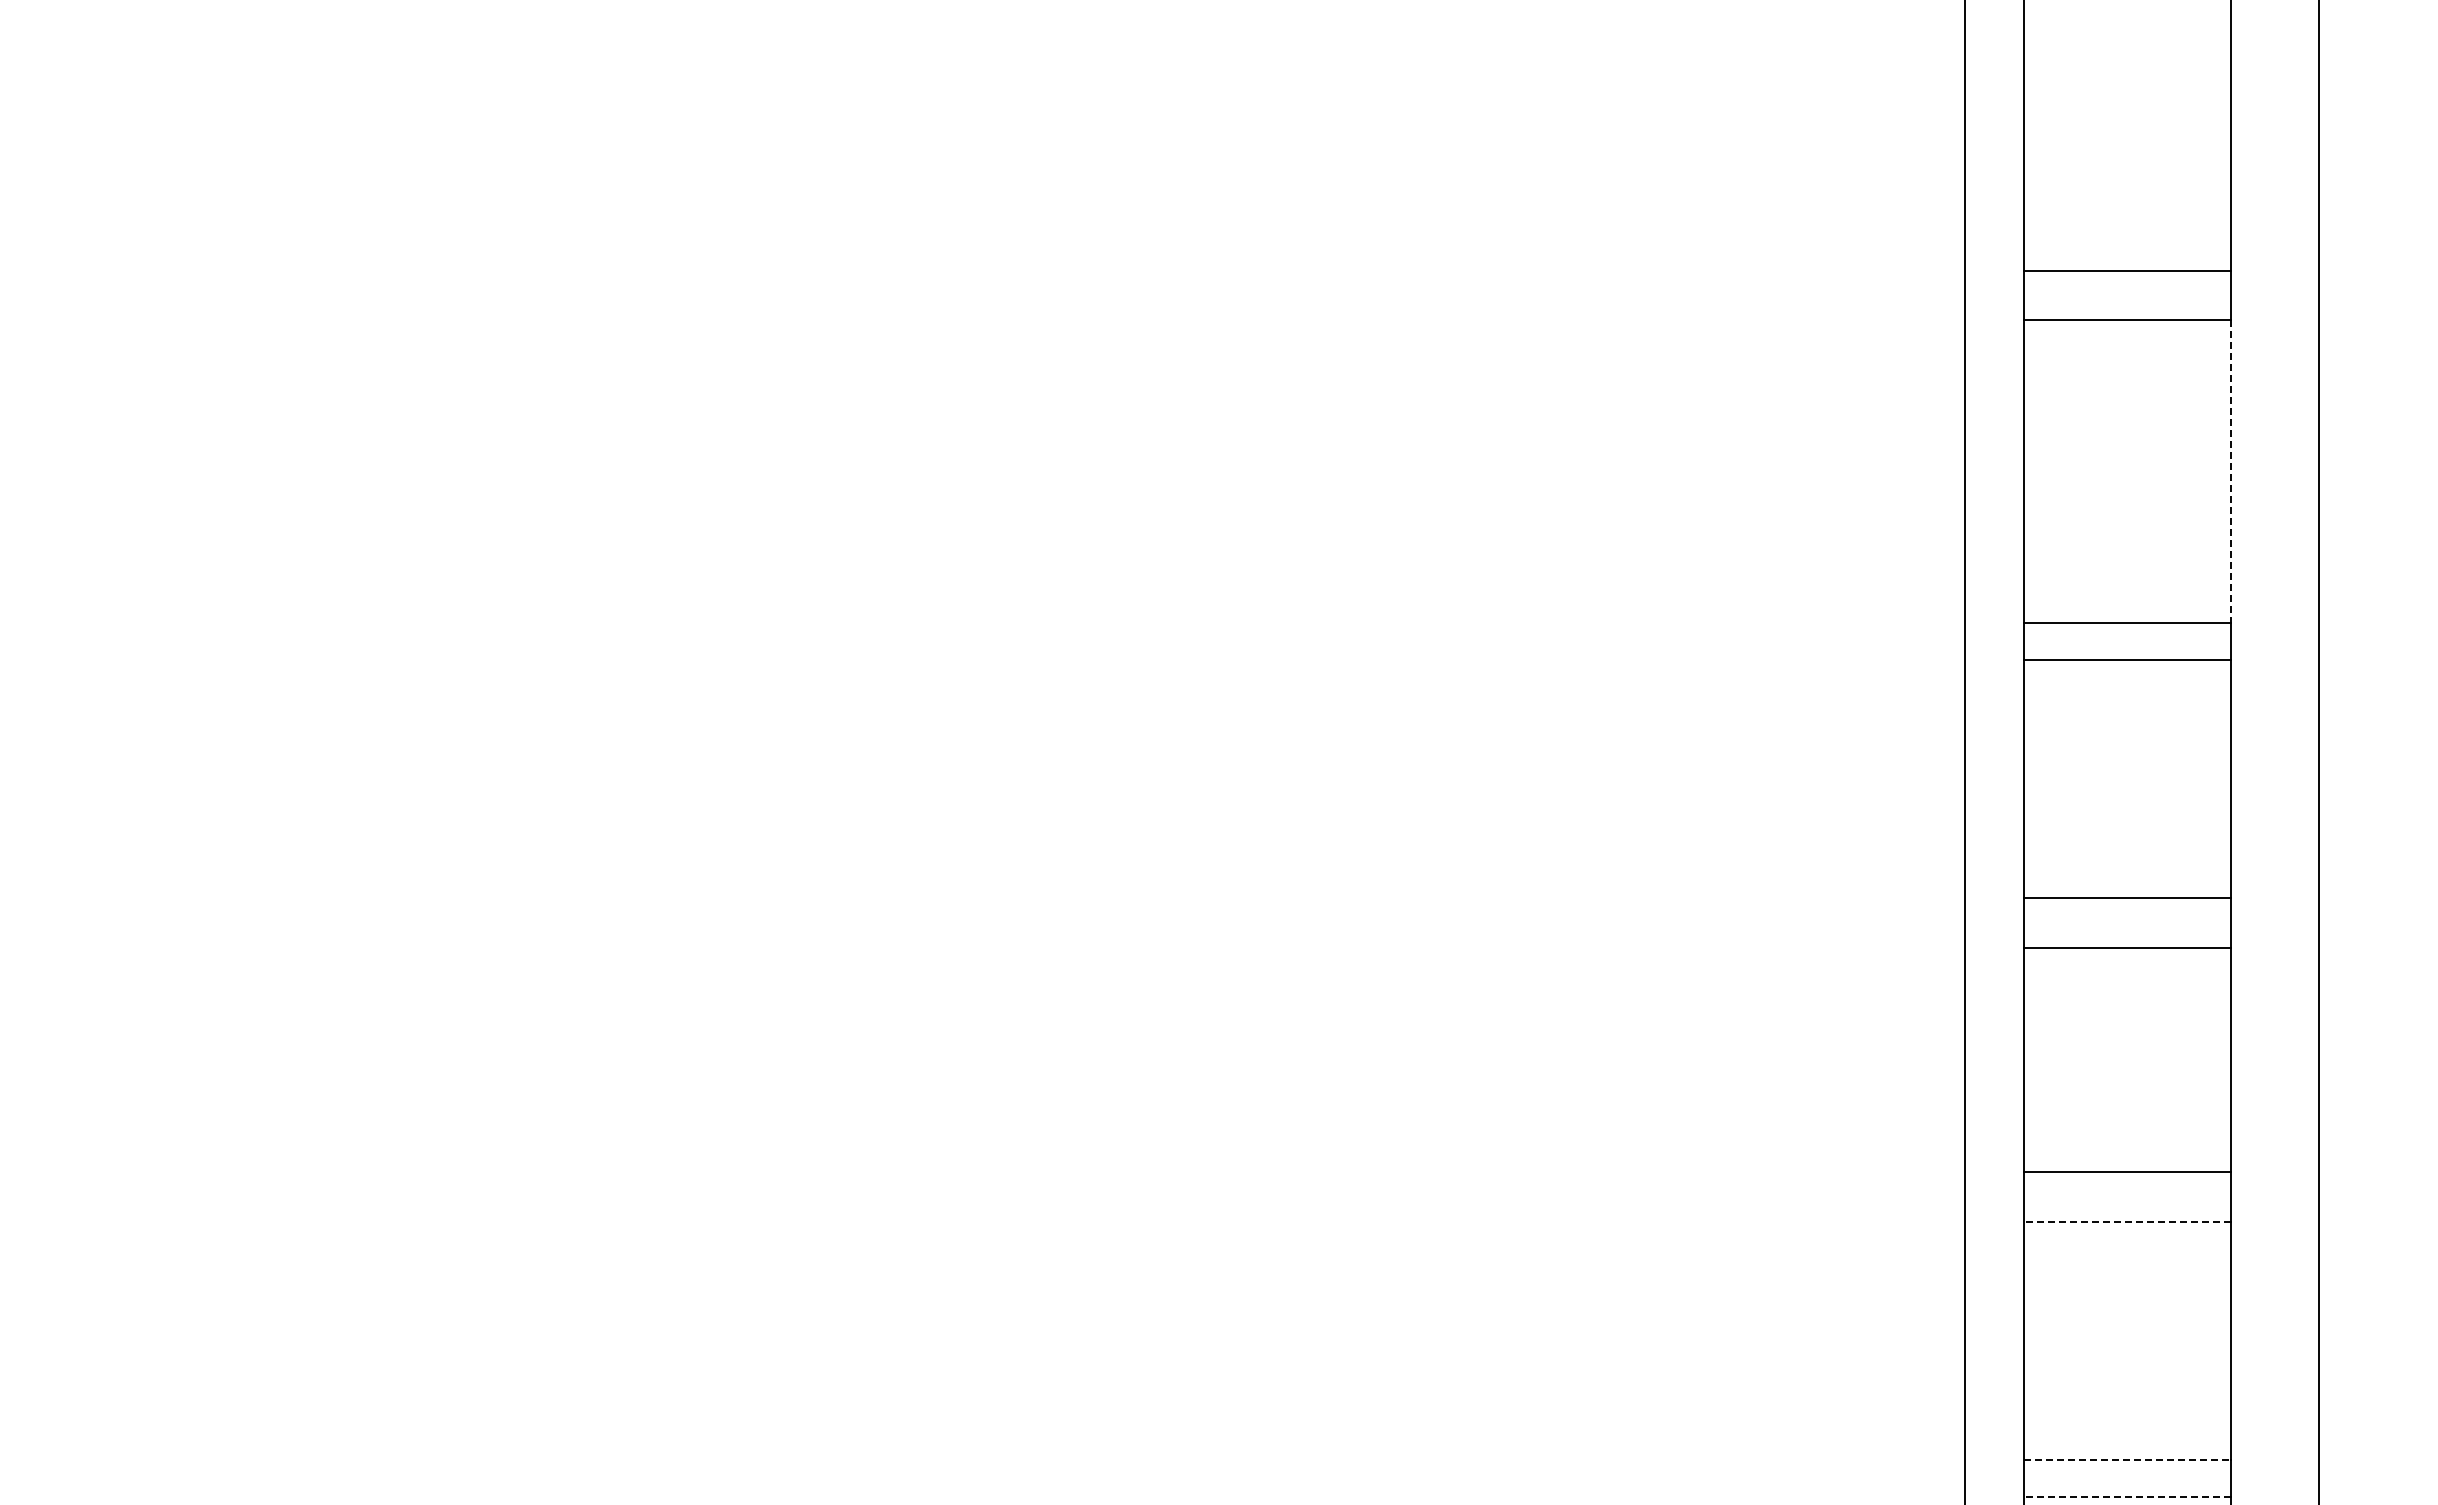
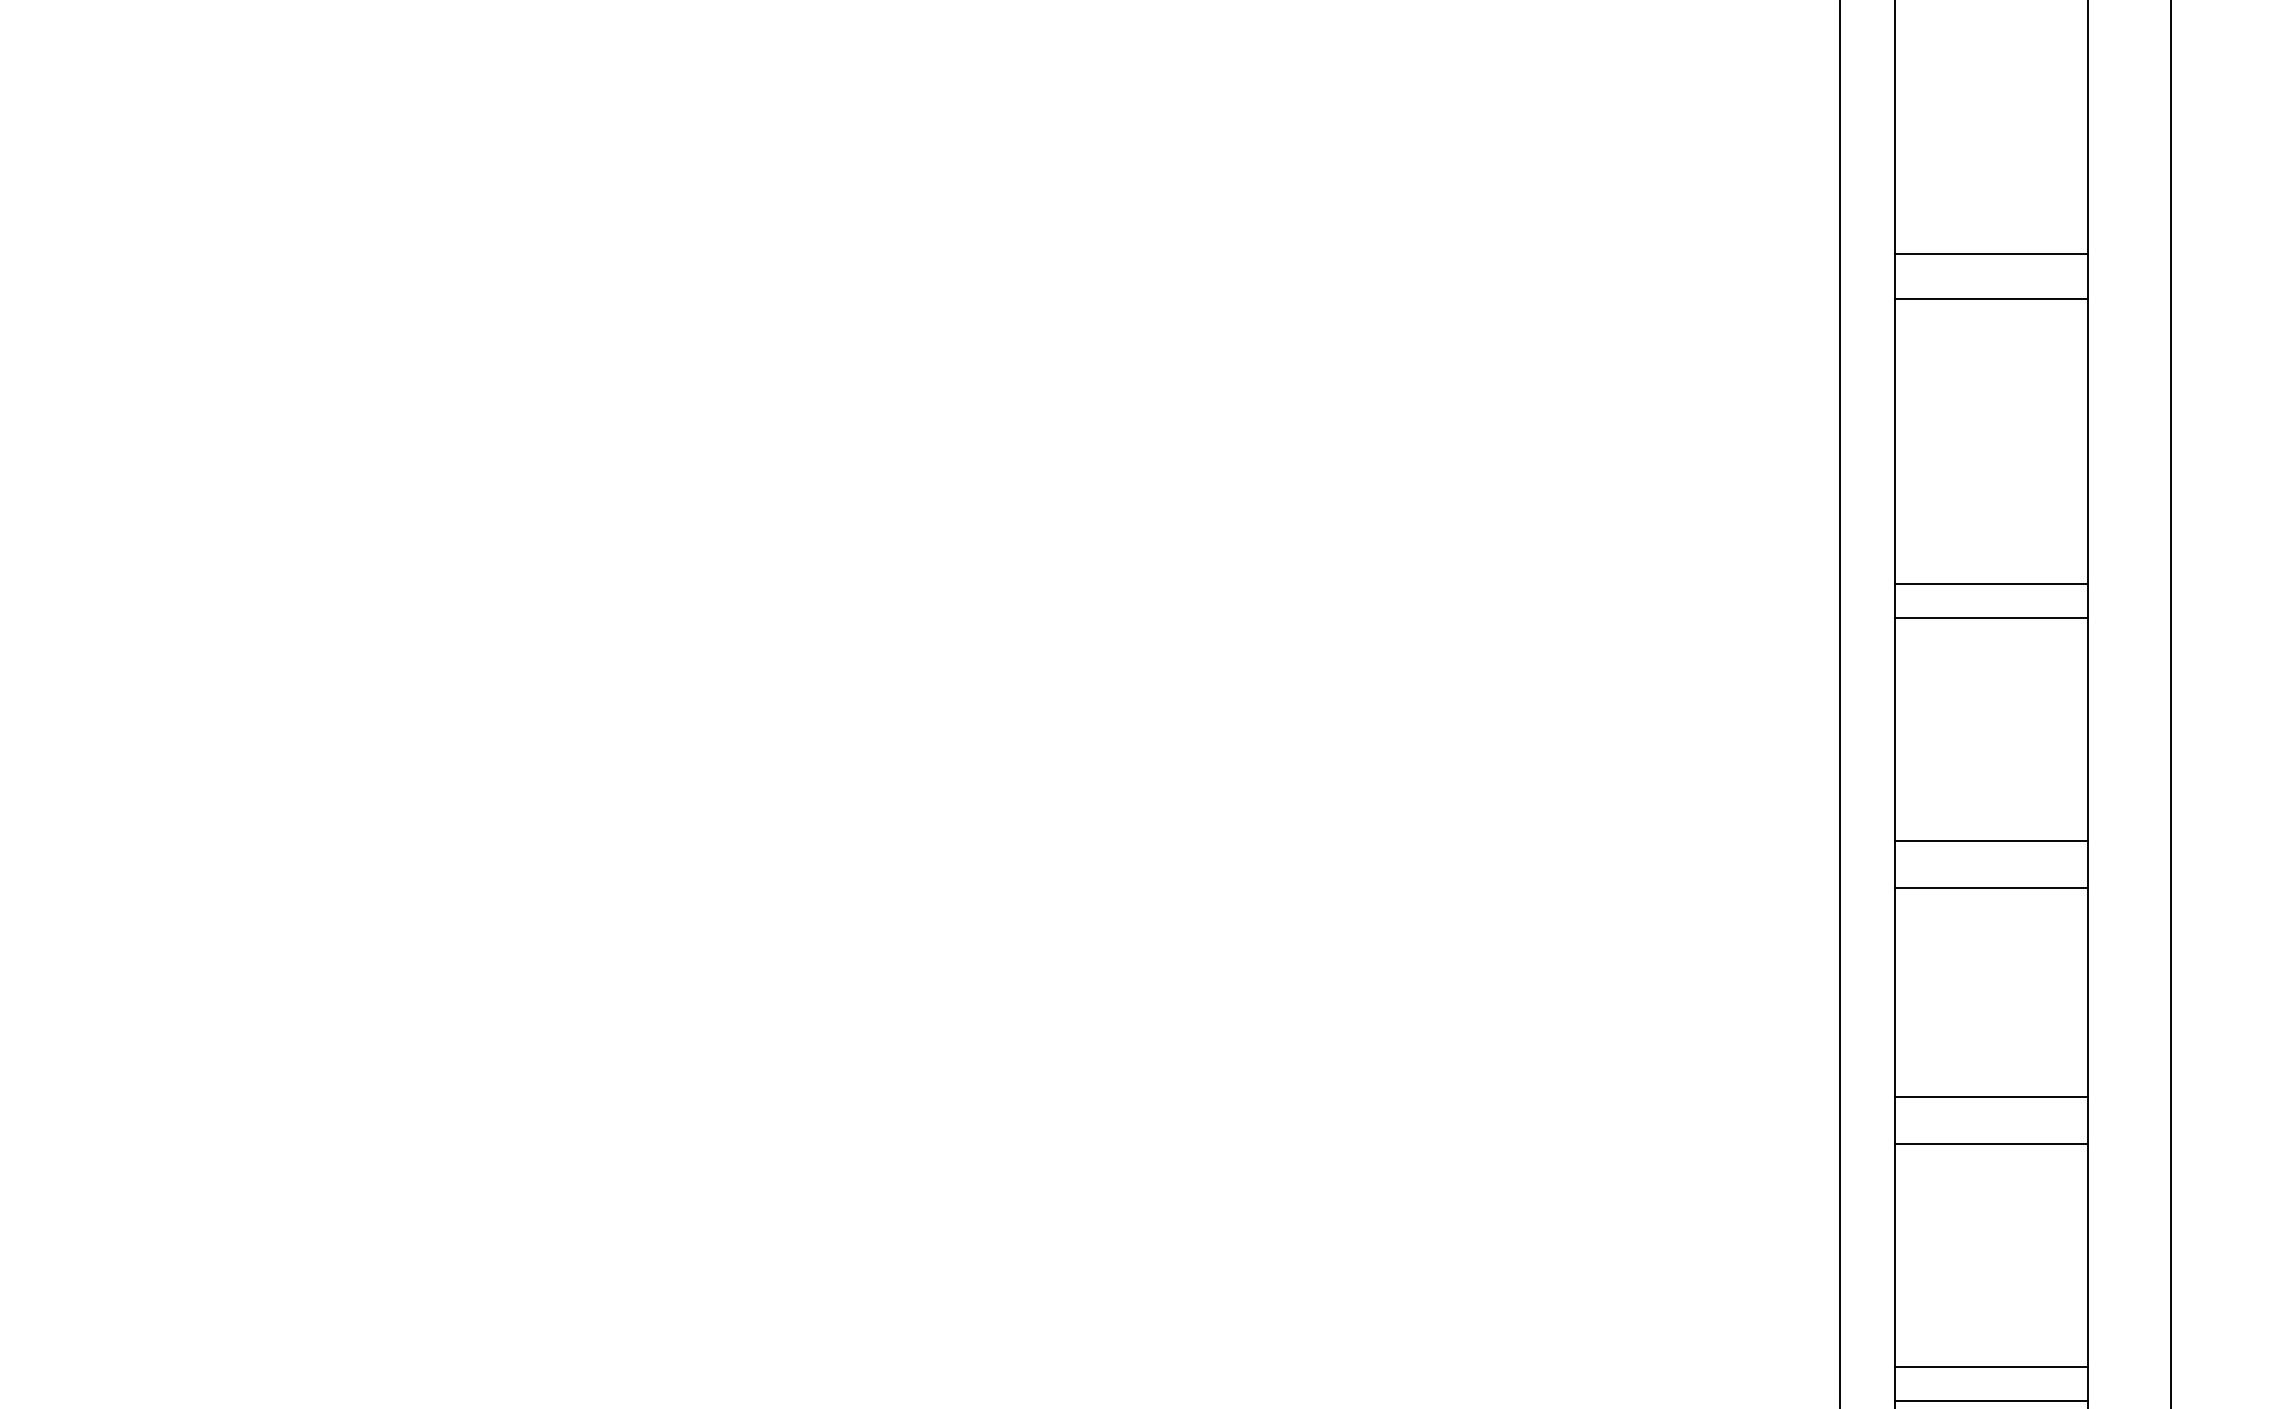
line: (2230, 471) -> (2087, 441), dashed -> solid
line: (2127, 1222) -> (1991, 1144), dashed -> solid
line: (2128, 1460) -> (1992, 1367), dashed -> solid
line: (2127, 1496) -> (1991, 1400), dashed -> solid

